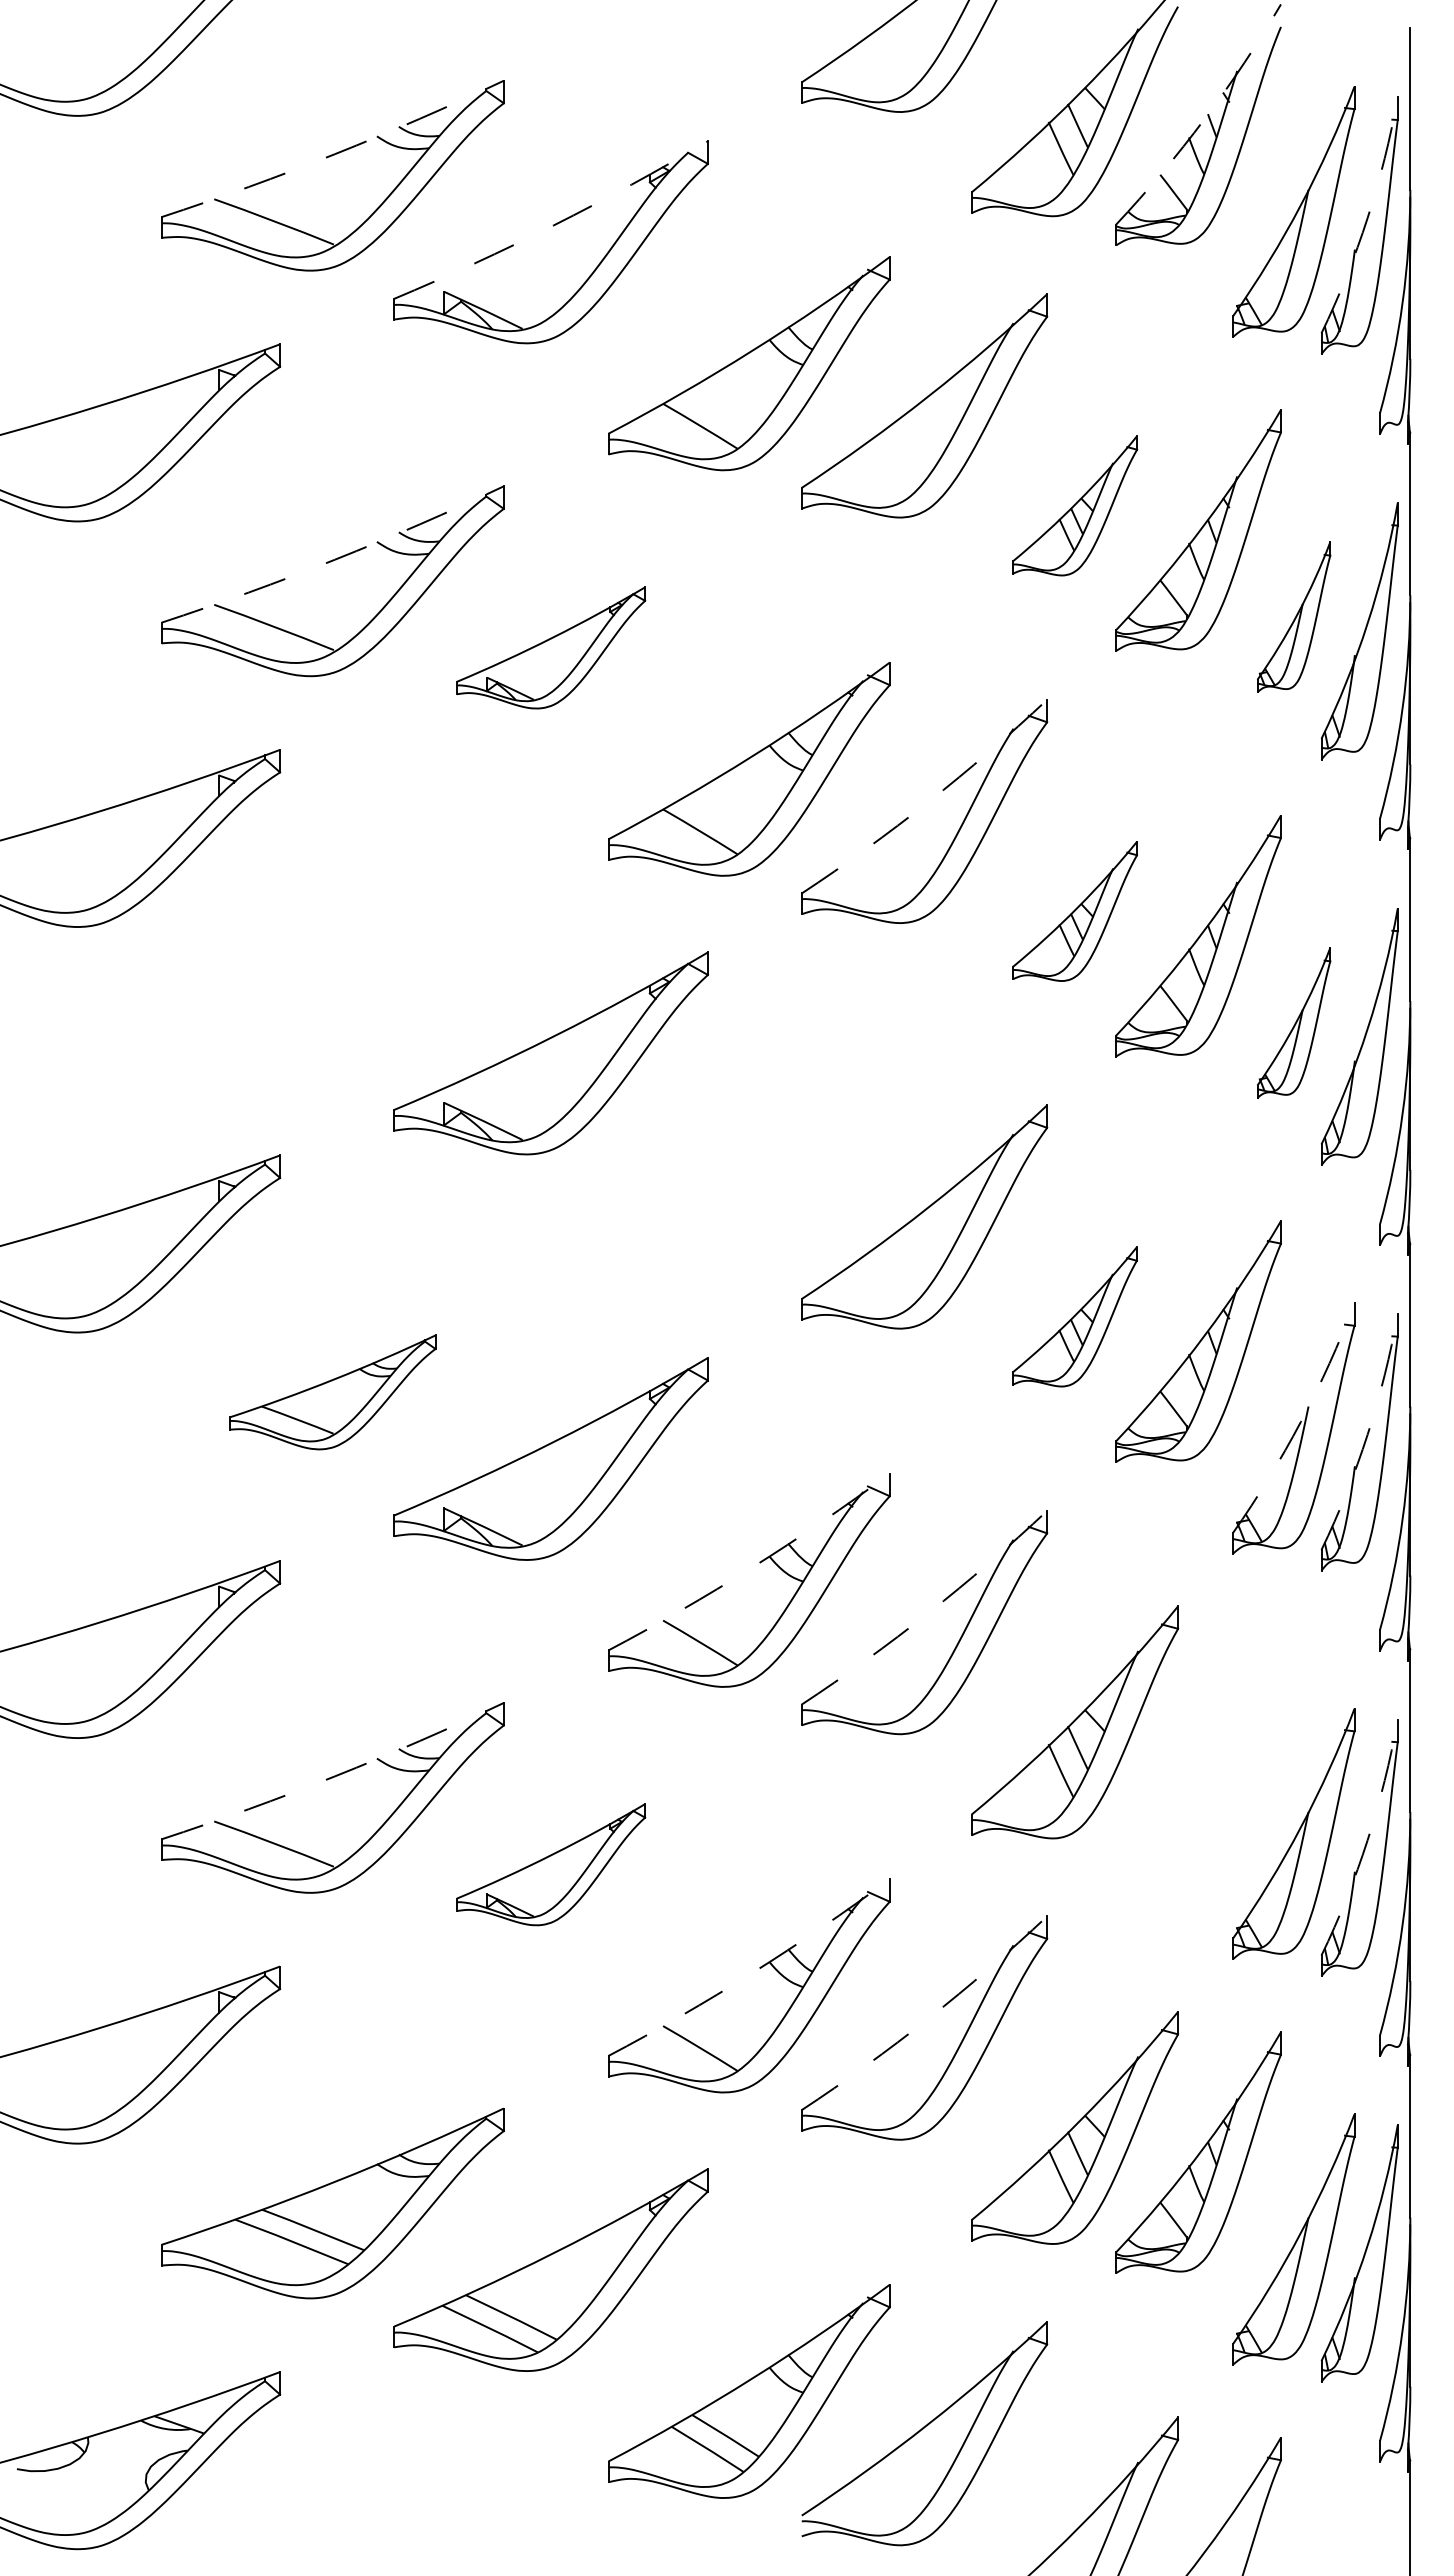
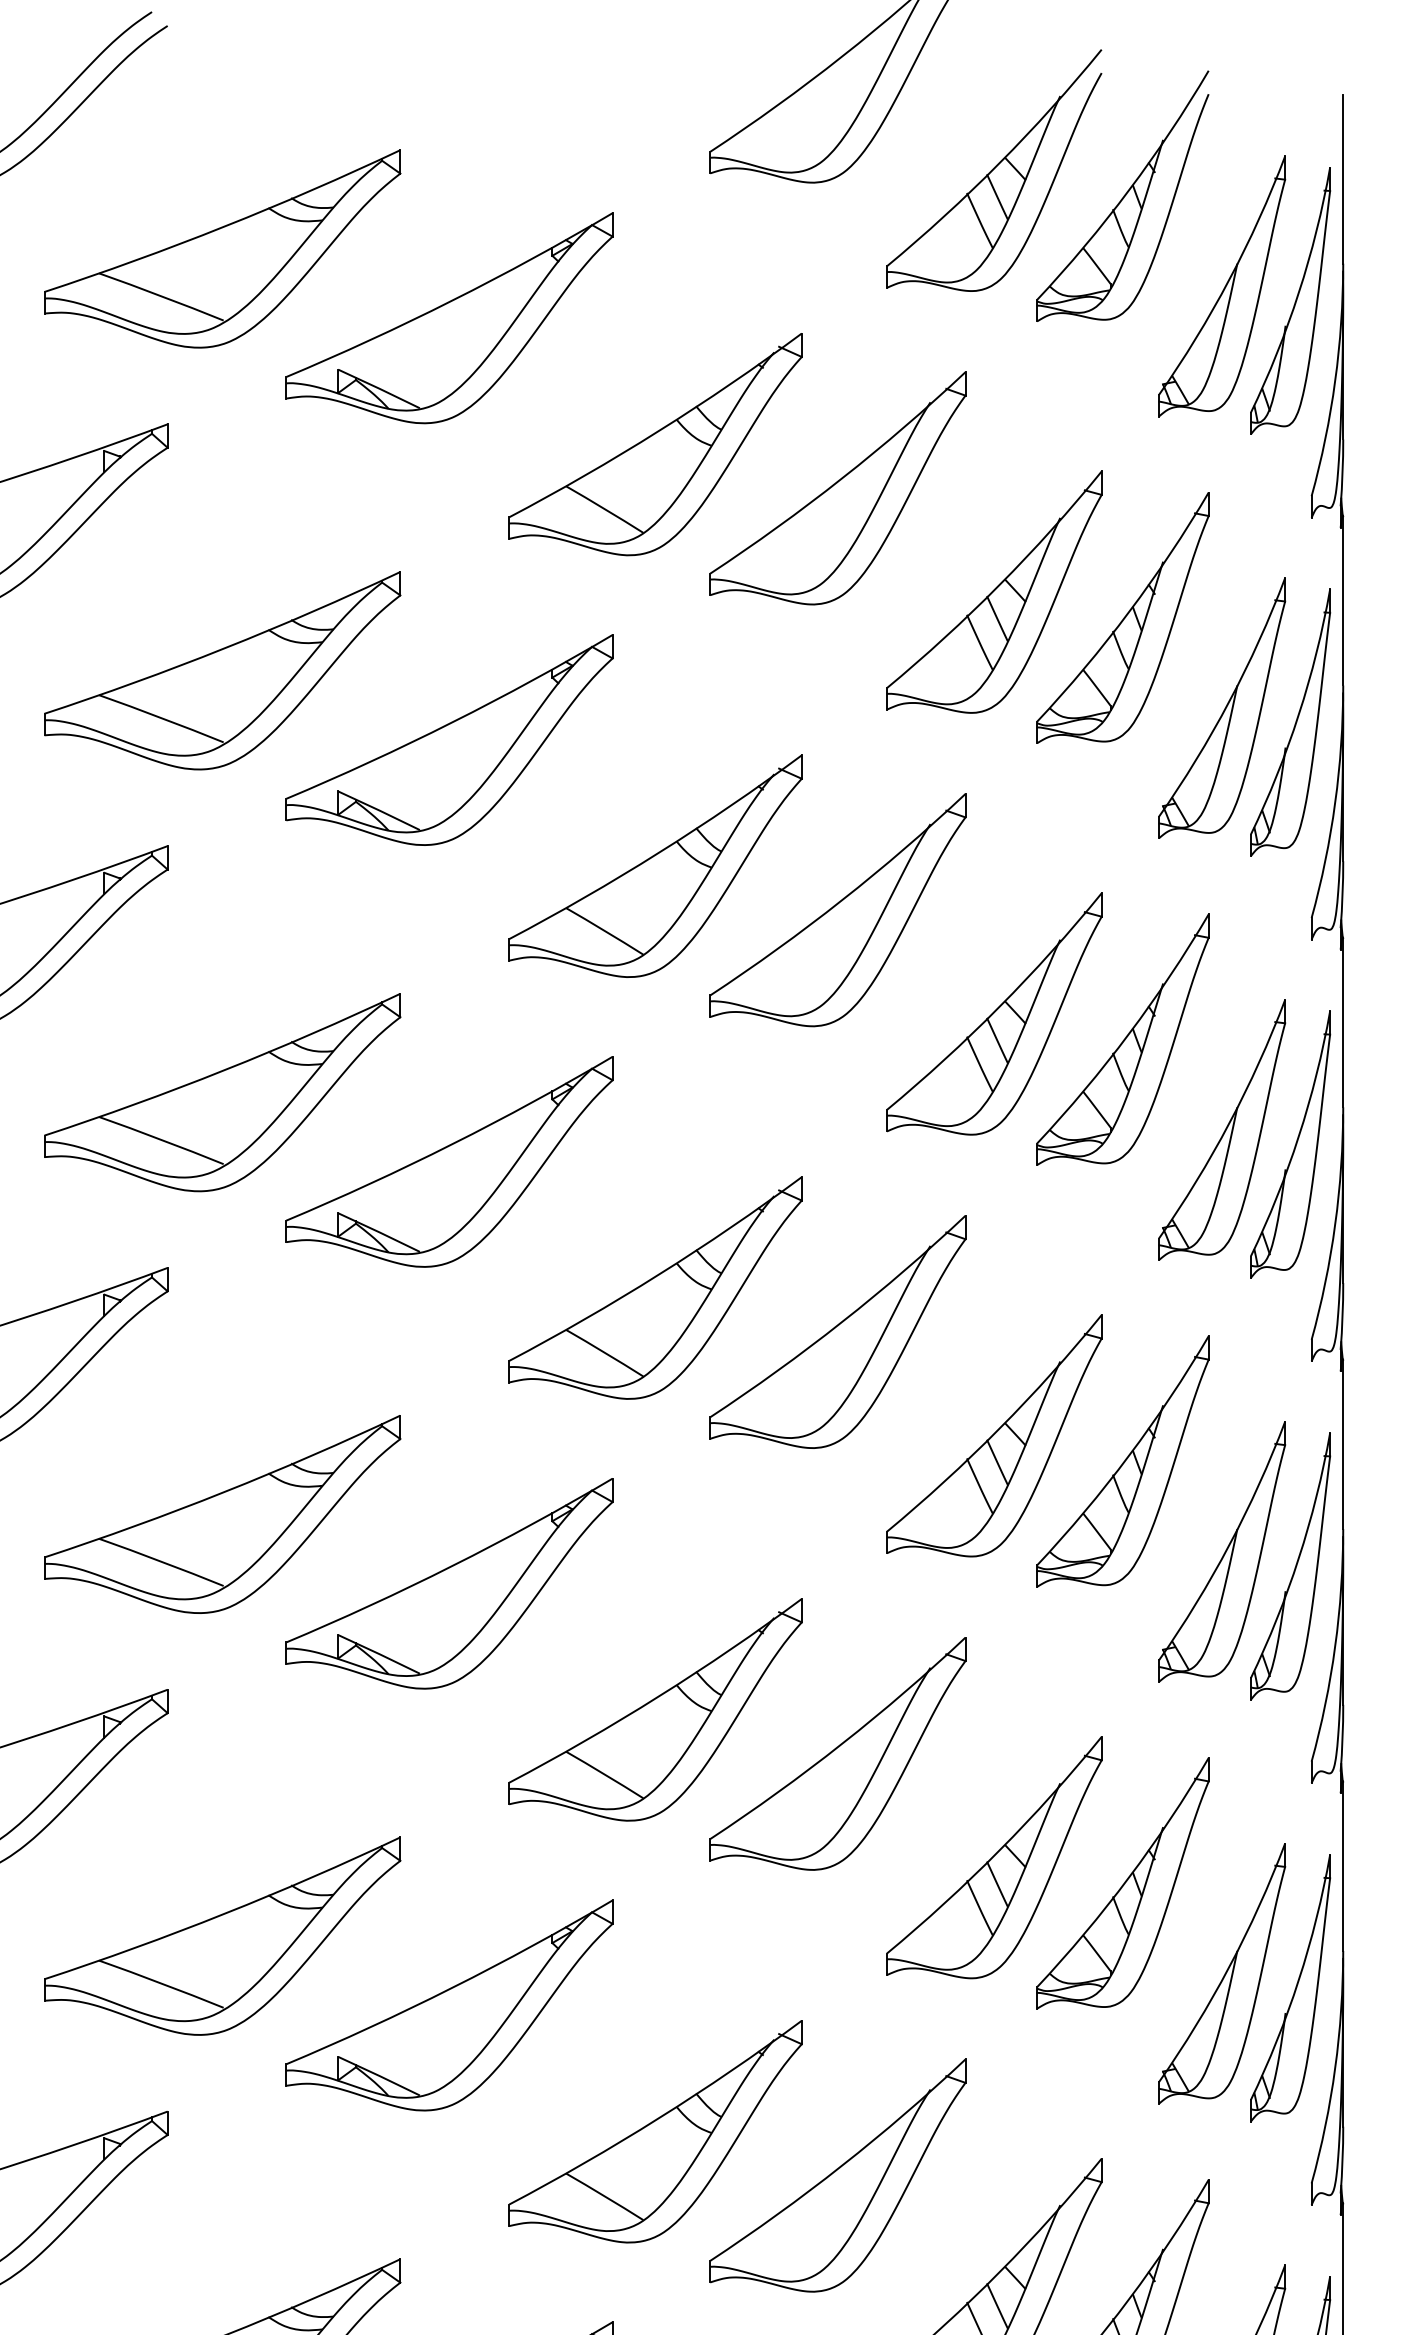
arc: (1204, 119) -> (1129, 190), dashed -> solid
arc: (334, 154) -> (224, 226), dashed -> solid
arc: (1367, 218) -> (1298, 293), dashed -> solid
arc: (553, 225) -> (452, 300), dashed -> solid
part: (1075, 505) -> (994, 591), size x1.67
arc: (334, 559) -> (224, 648), dashed -> solid
part: (1293, 616) -> (1221, 707), size x1.67
part: (550, 647) -> (448, 739), size x1.67
arc: (928, 801) -> (842, 899), dashed -> solid
part: (1075, 911) -> (994, 1014), size x1.67
part: (332, 986) -> (222, 1092), added
part: (1293, 1022) -> (1221, 1129), size x1.67
part: (749, 1174) -> (655, 1287), added
part: (1074, 1316) -> (993, 1435), size x1.67
part: (332, 1392) -> (222, 1514), size x1.67
arc: (1300, 1421) -> (1228, 1544), dashed -> solid
arc: (1367, 1434) -> (1298, 1558), dashed -> solid
arc: (752, 1567) -> (659, 1696), dashed -> solid
arc: (928, 1612) -> (842, 1743), dashed -> solid
part: (1198, 1747) -> (1122, 1883), added
arc: (334, 1776) -> (224, 1913), dashed -> solid
arc: (1367, 1840) -> (1298, 1980), dashed -> solid
part: (550, 1864) -> (448, 2005), size x1.67
arc: (752, 1972) -> (659, 2117), dashed -> solid
arc: (928, 2018) -> (842, 2165), dashed -> solid

